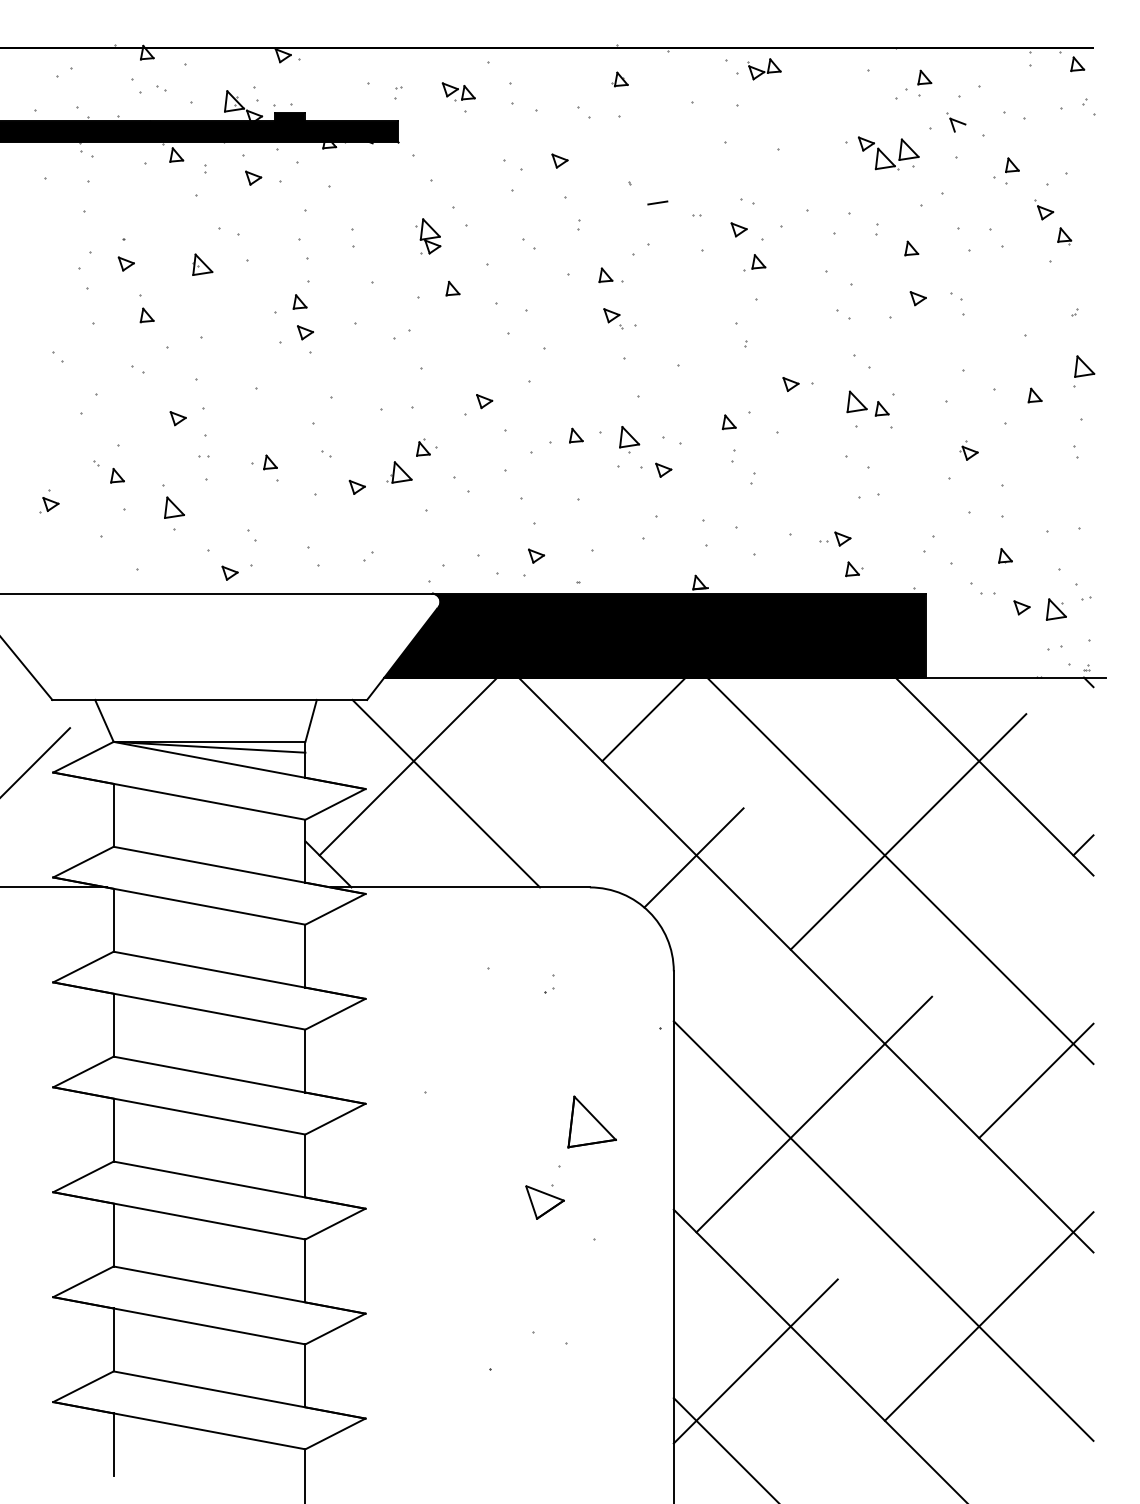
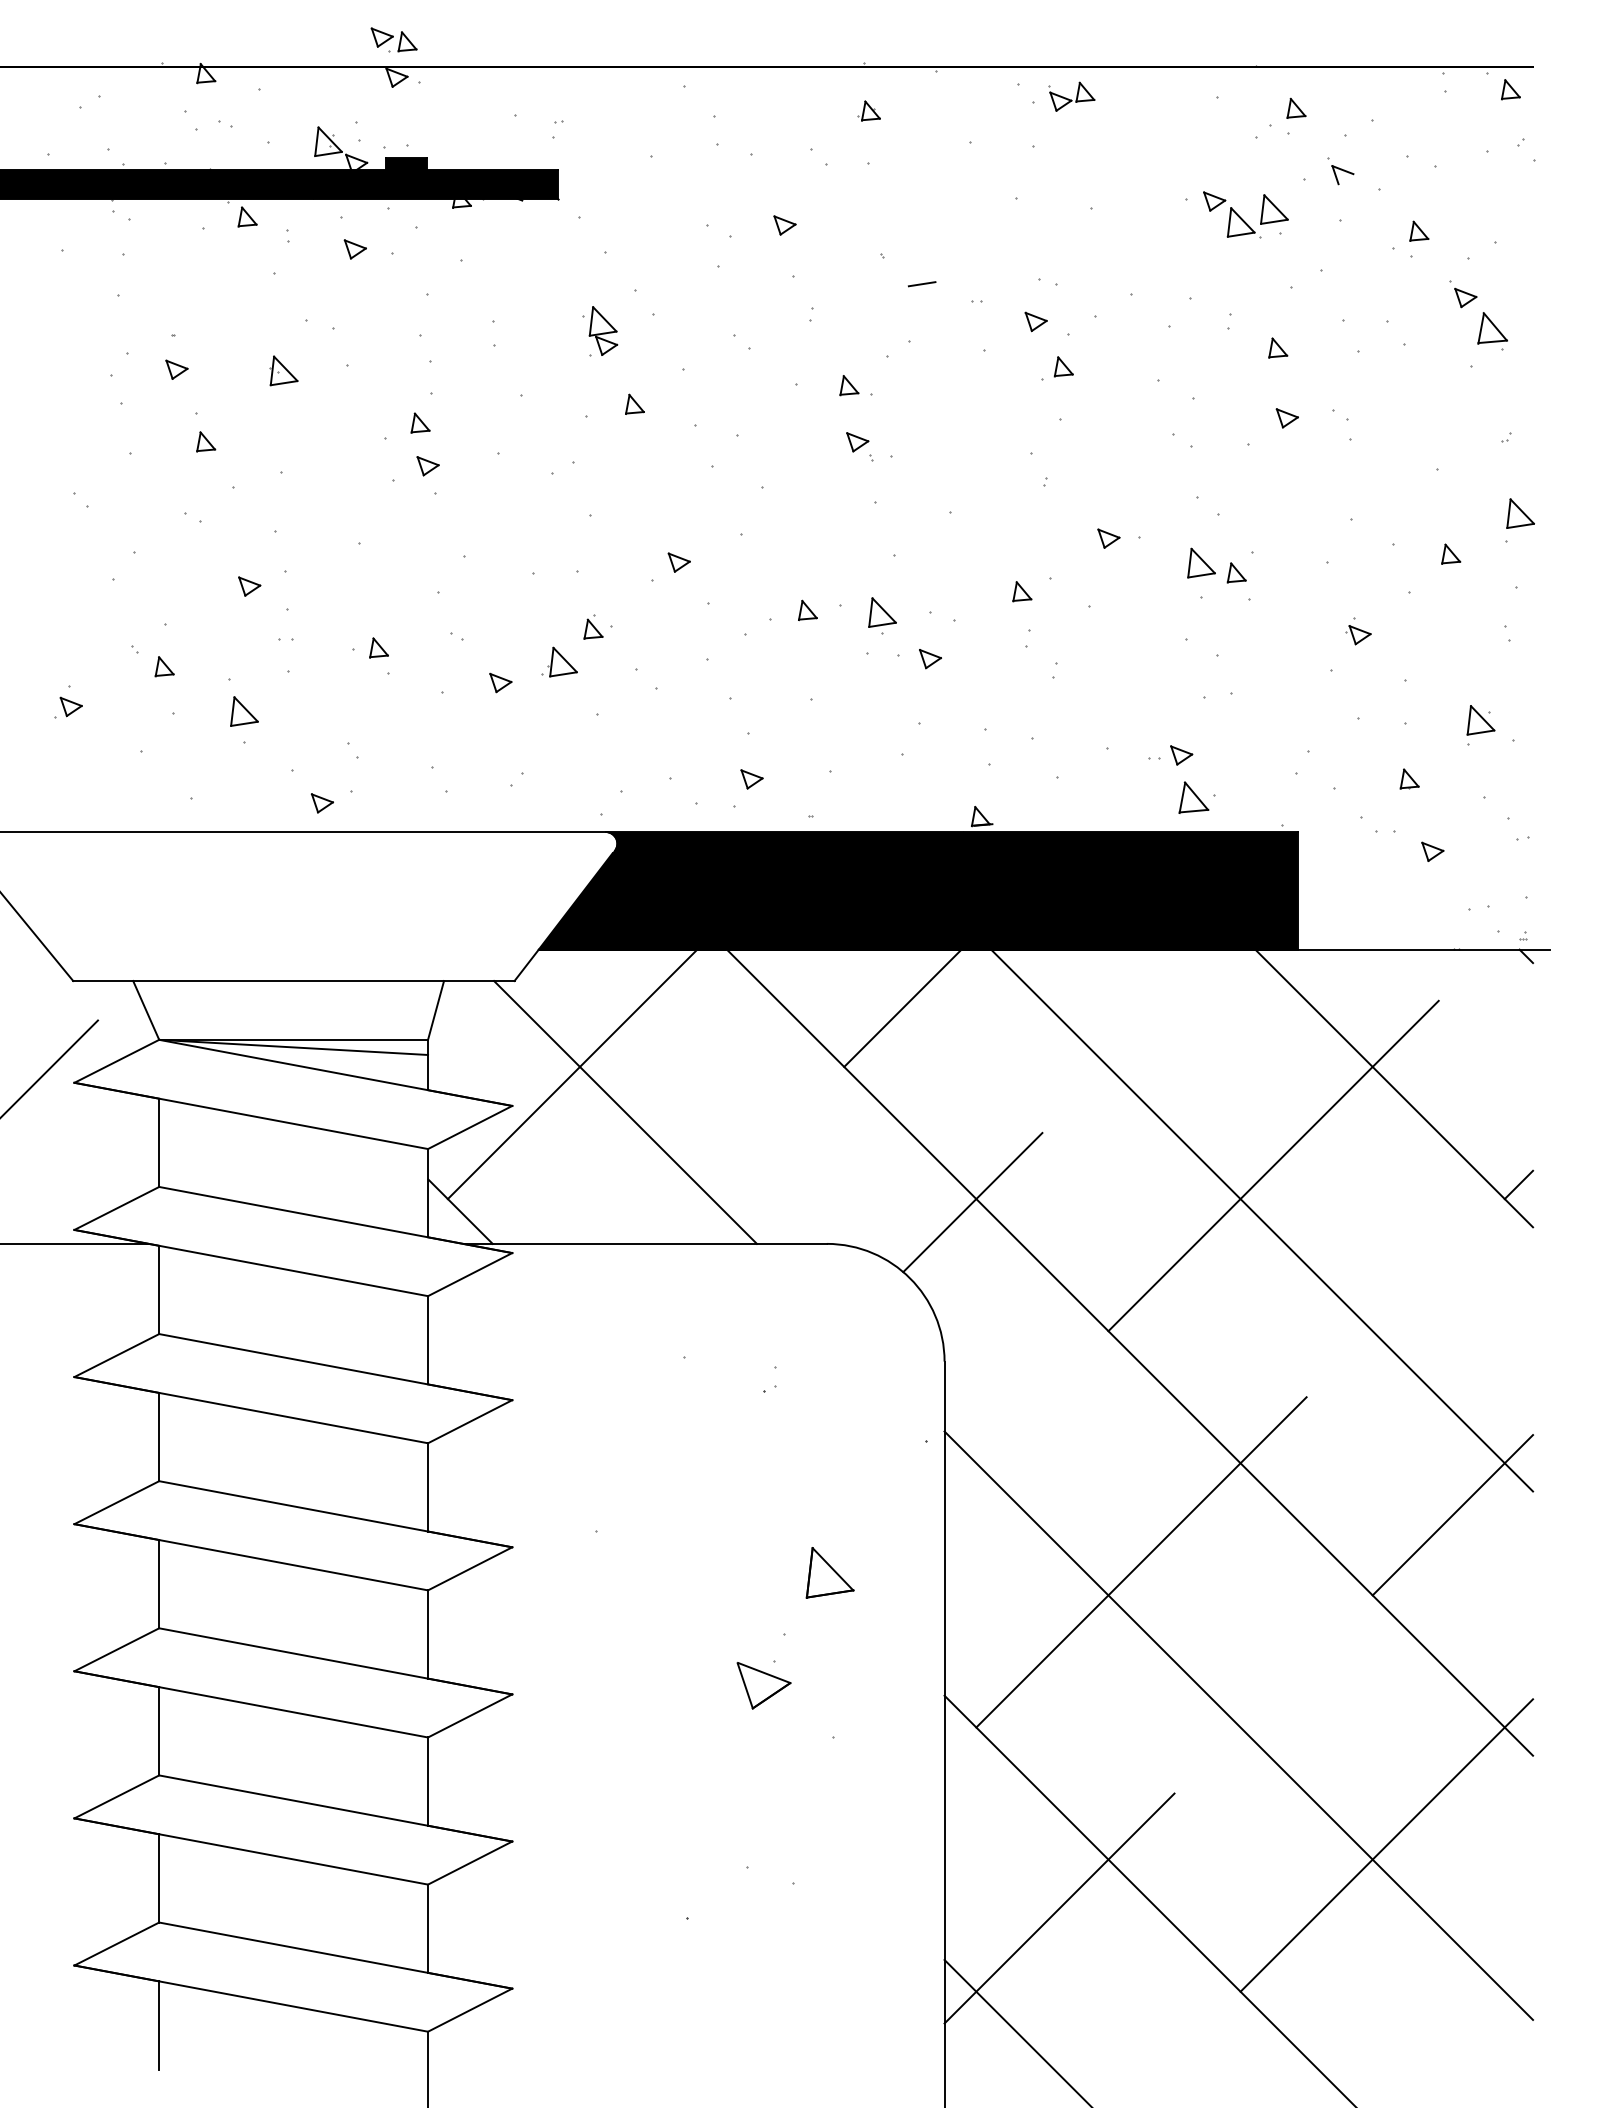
part: (458, 91) -> (393, 39), moved
part: (1064, 235) -> (1492, 330), size x1.6
part: (854, 569) -> (1197, 797), size x1.6
part: (1056, 609) -> (1480, 720), moved
part: (591, 1121) -> (829, 1572), size x0.7

